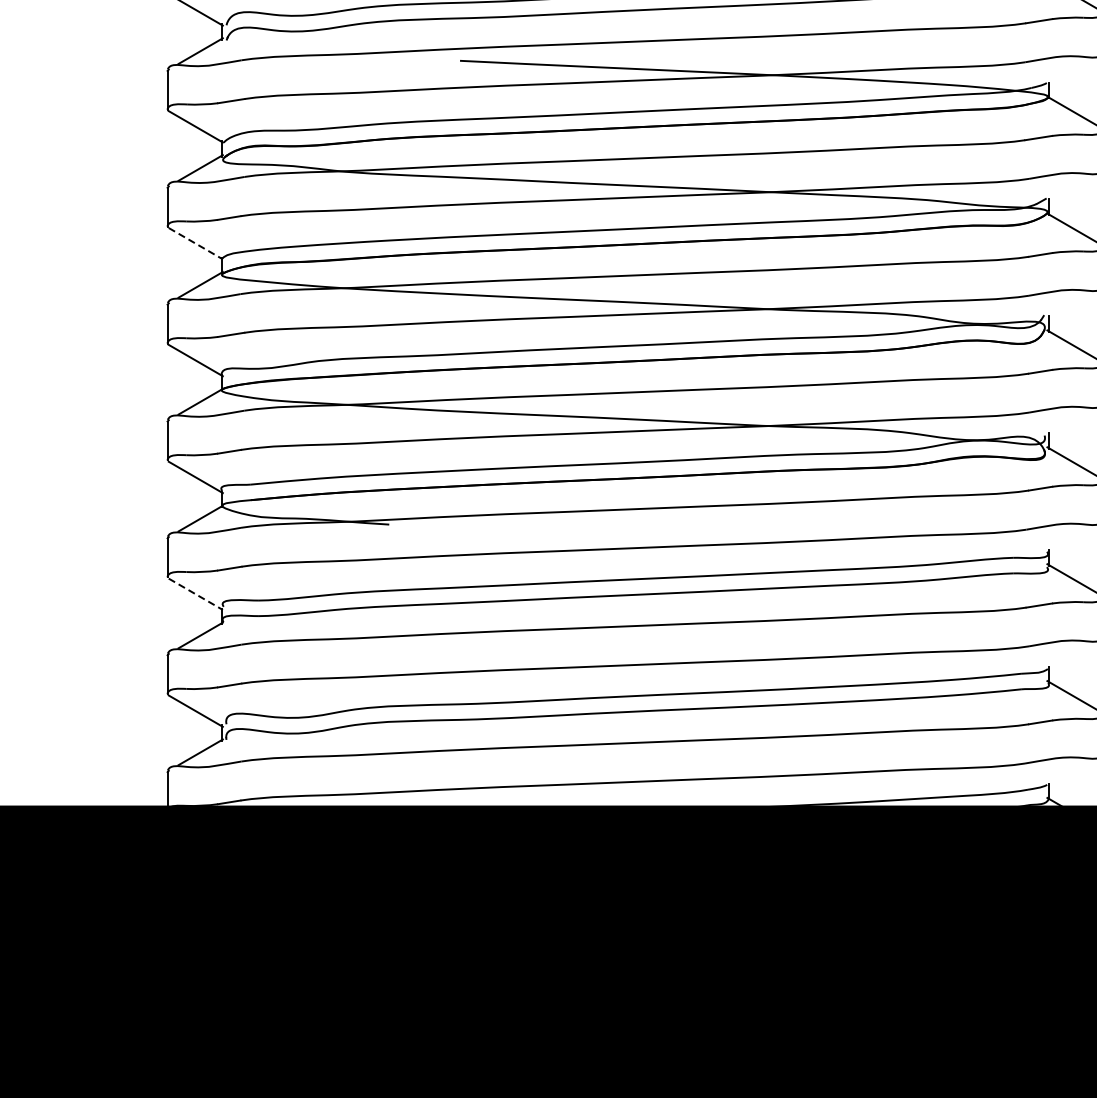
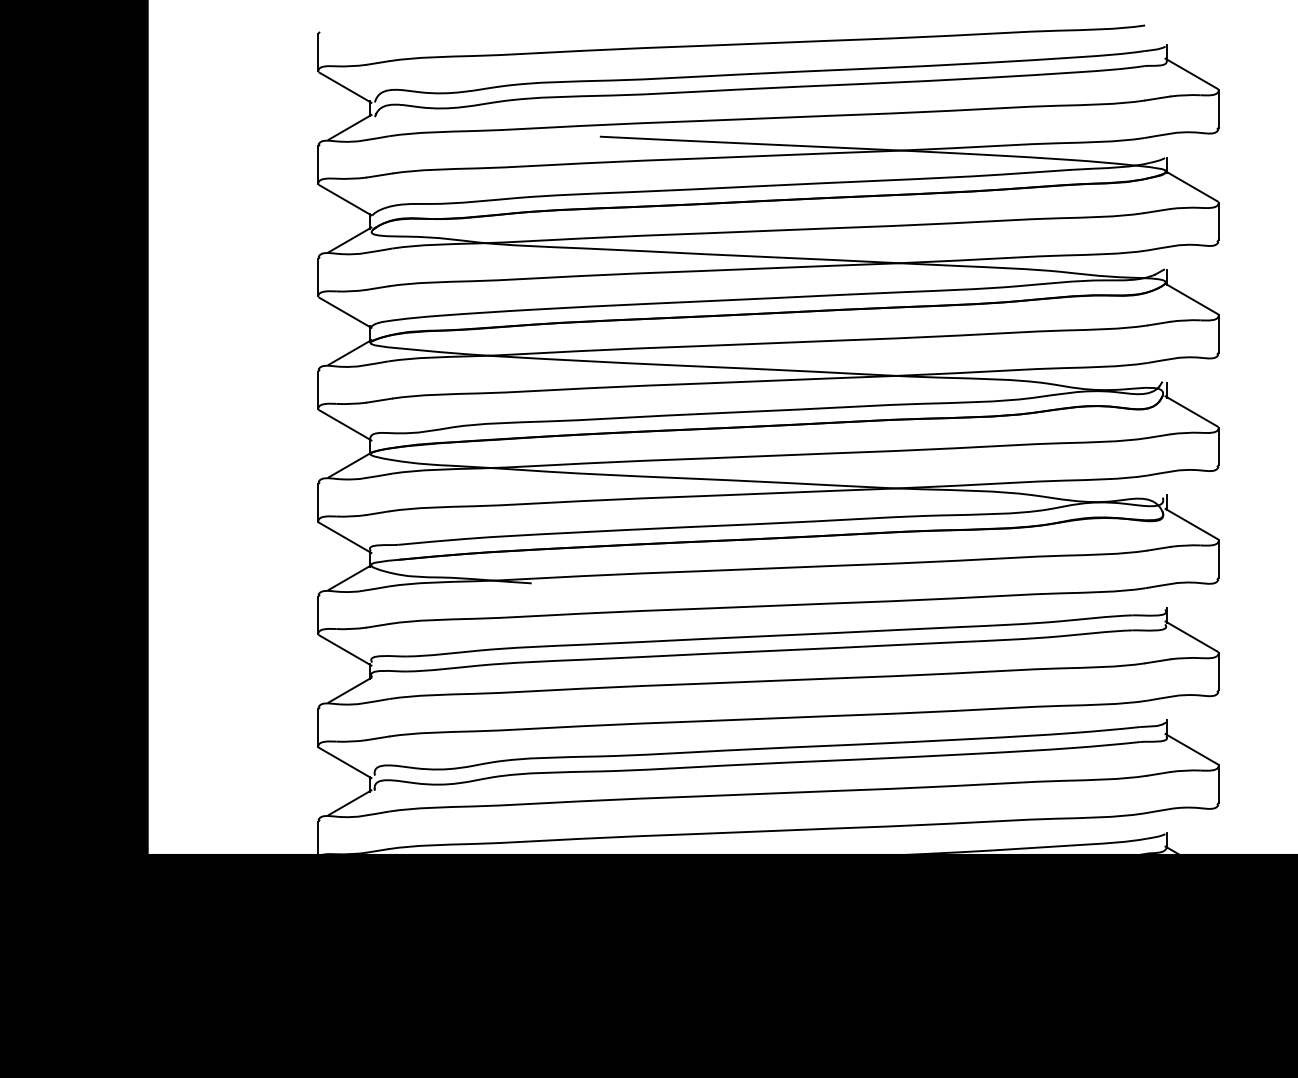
line: (195, 244) -> (345, 313), dashed -> solid
line: (195, 594) -> (345, 650), dashed -> solid

